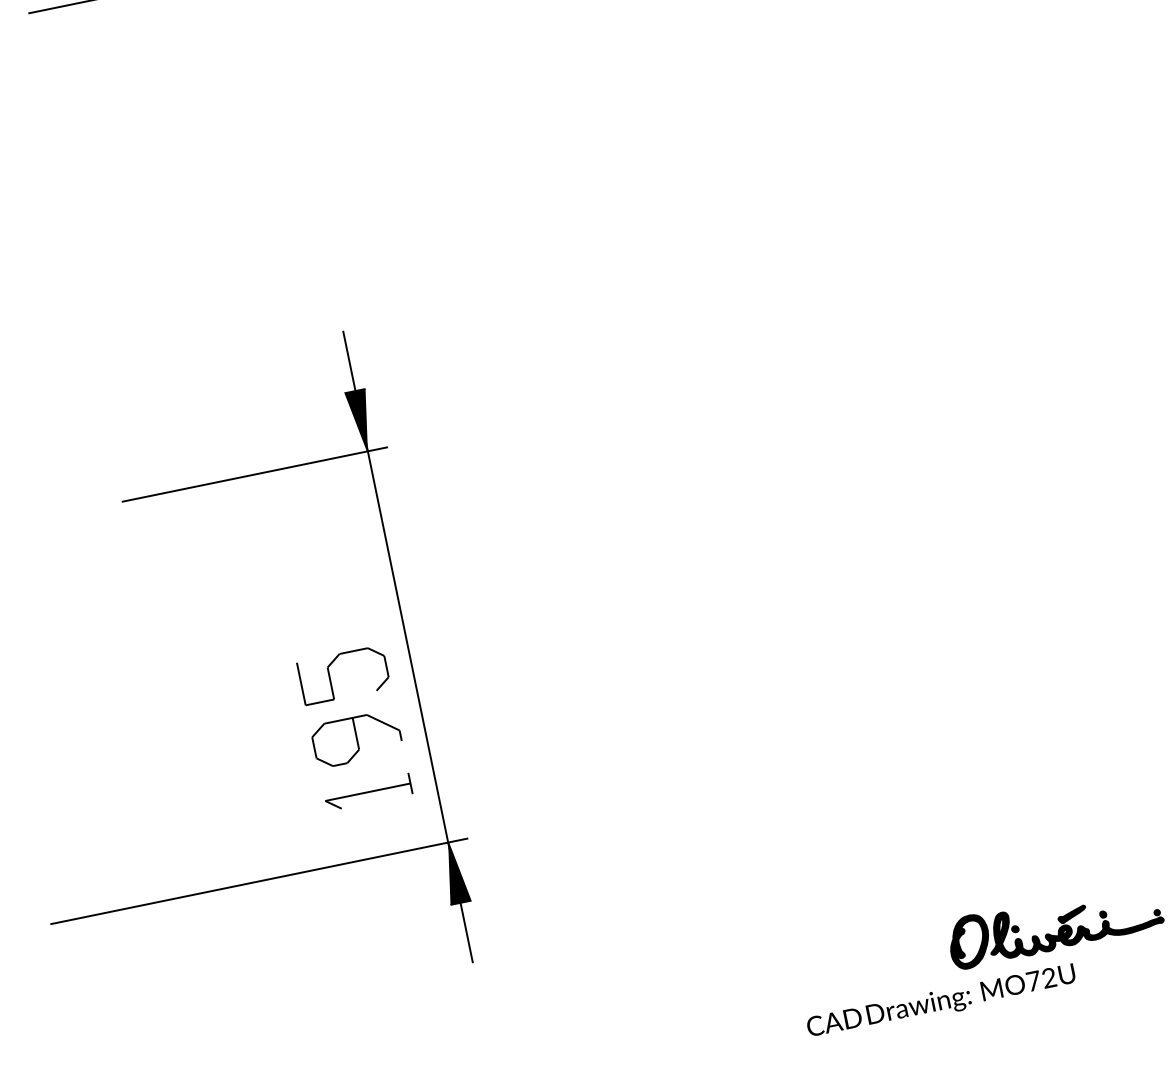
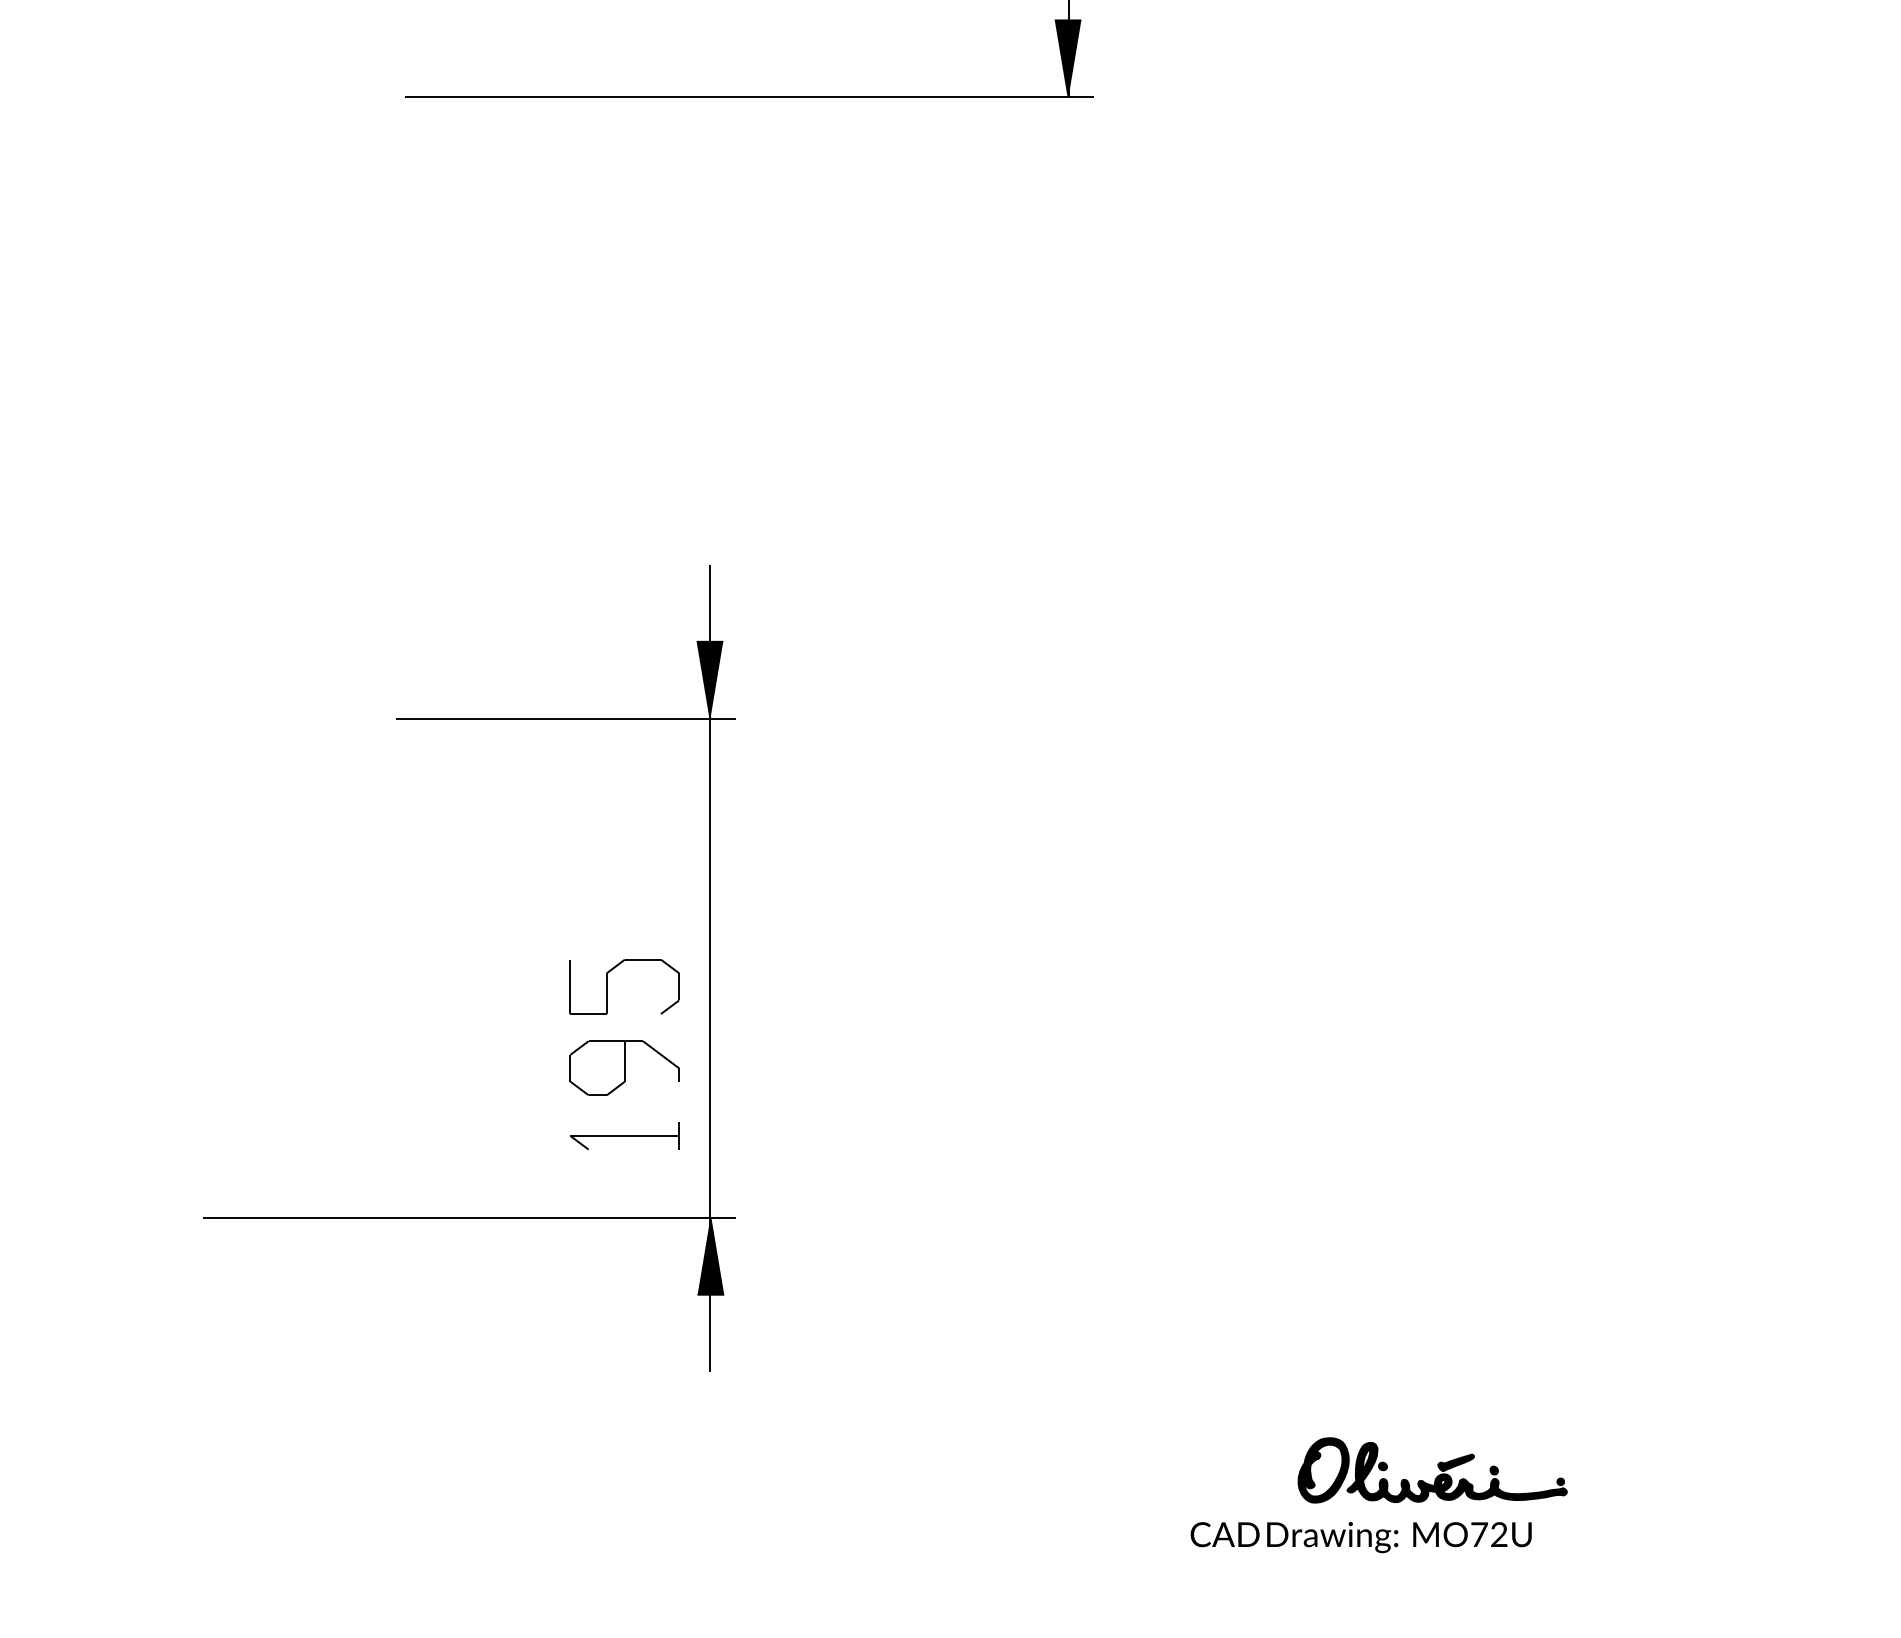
text: (940, 1002) -> (1360, 1537), moved

